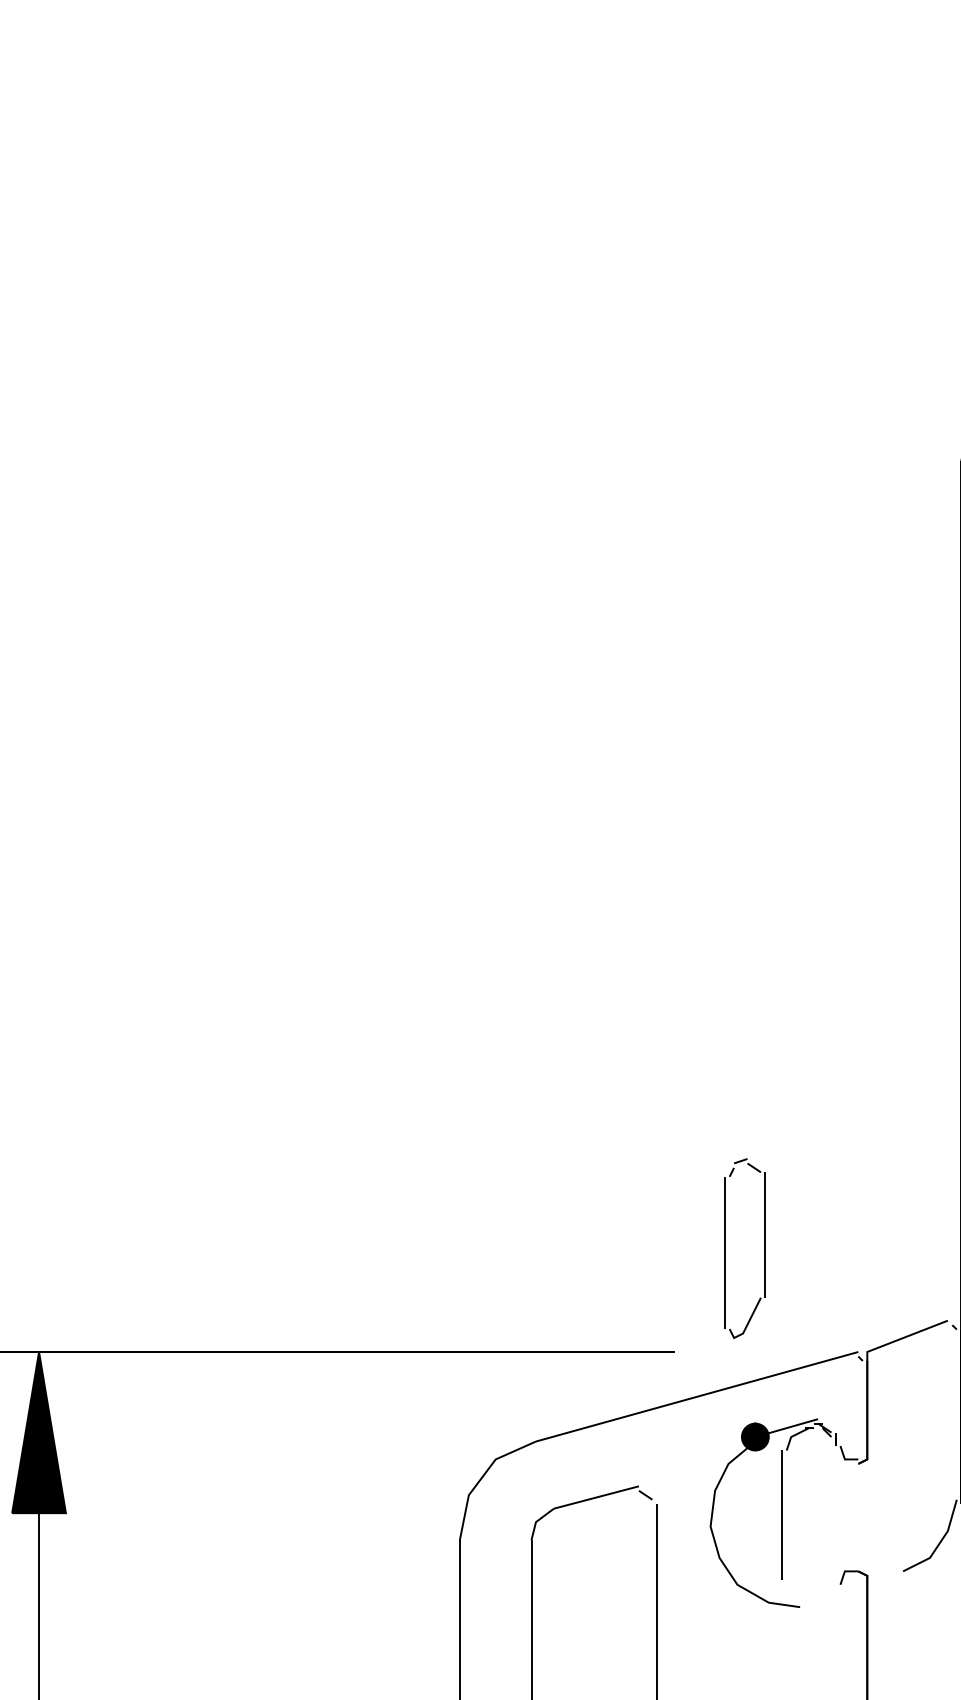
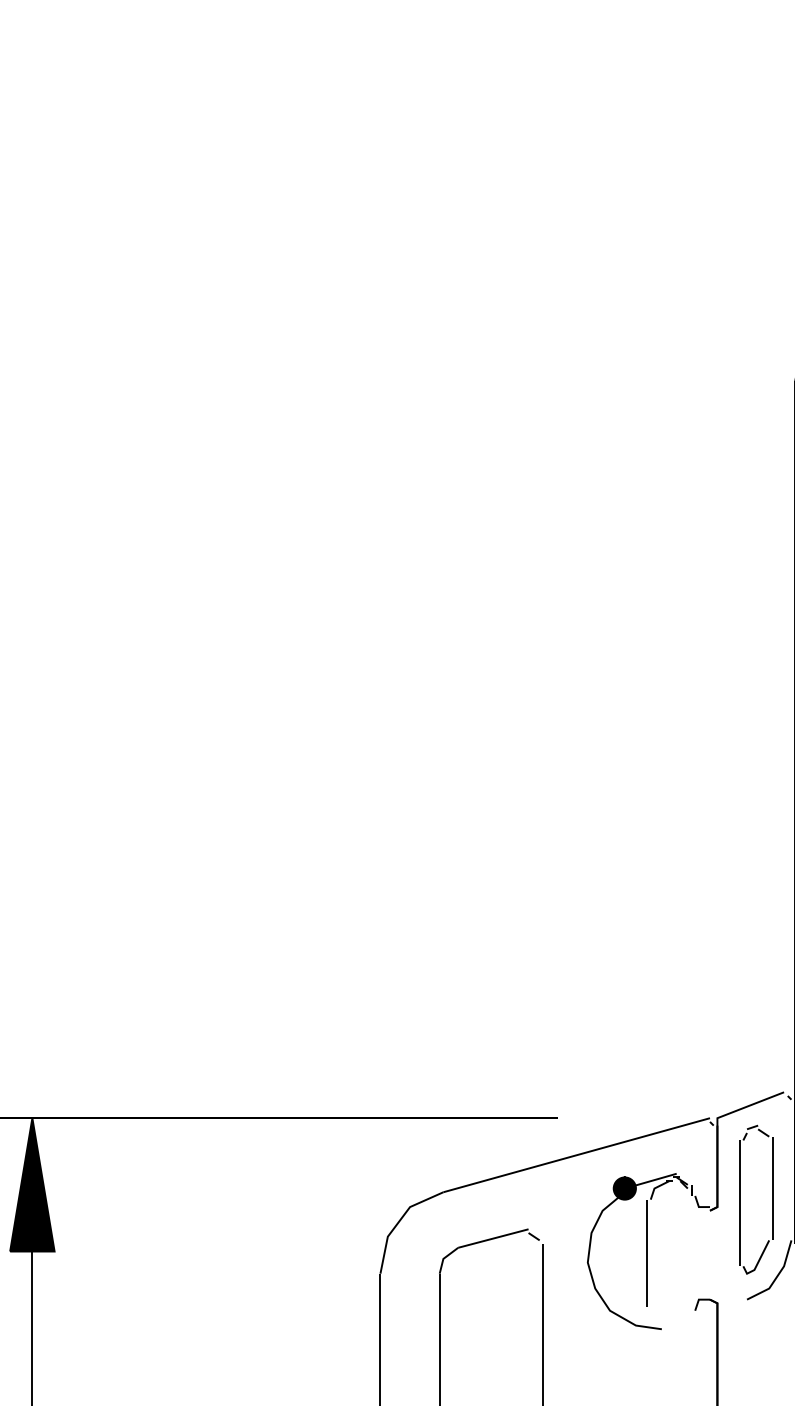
part: (725, 1248) -> (739, 1199), moved

